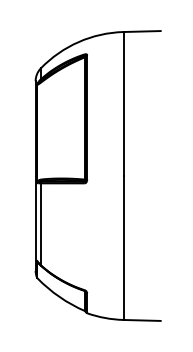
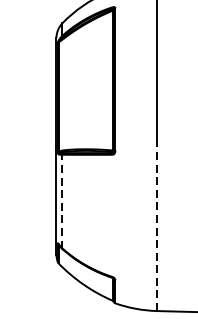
line: (40, 224) -> (62, 201), solid -> dashed
line: (123, 247) -> (156, 228), solid -> dashed

